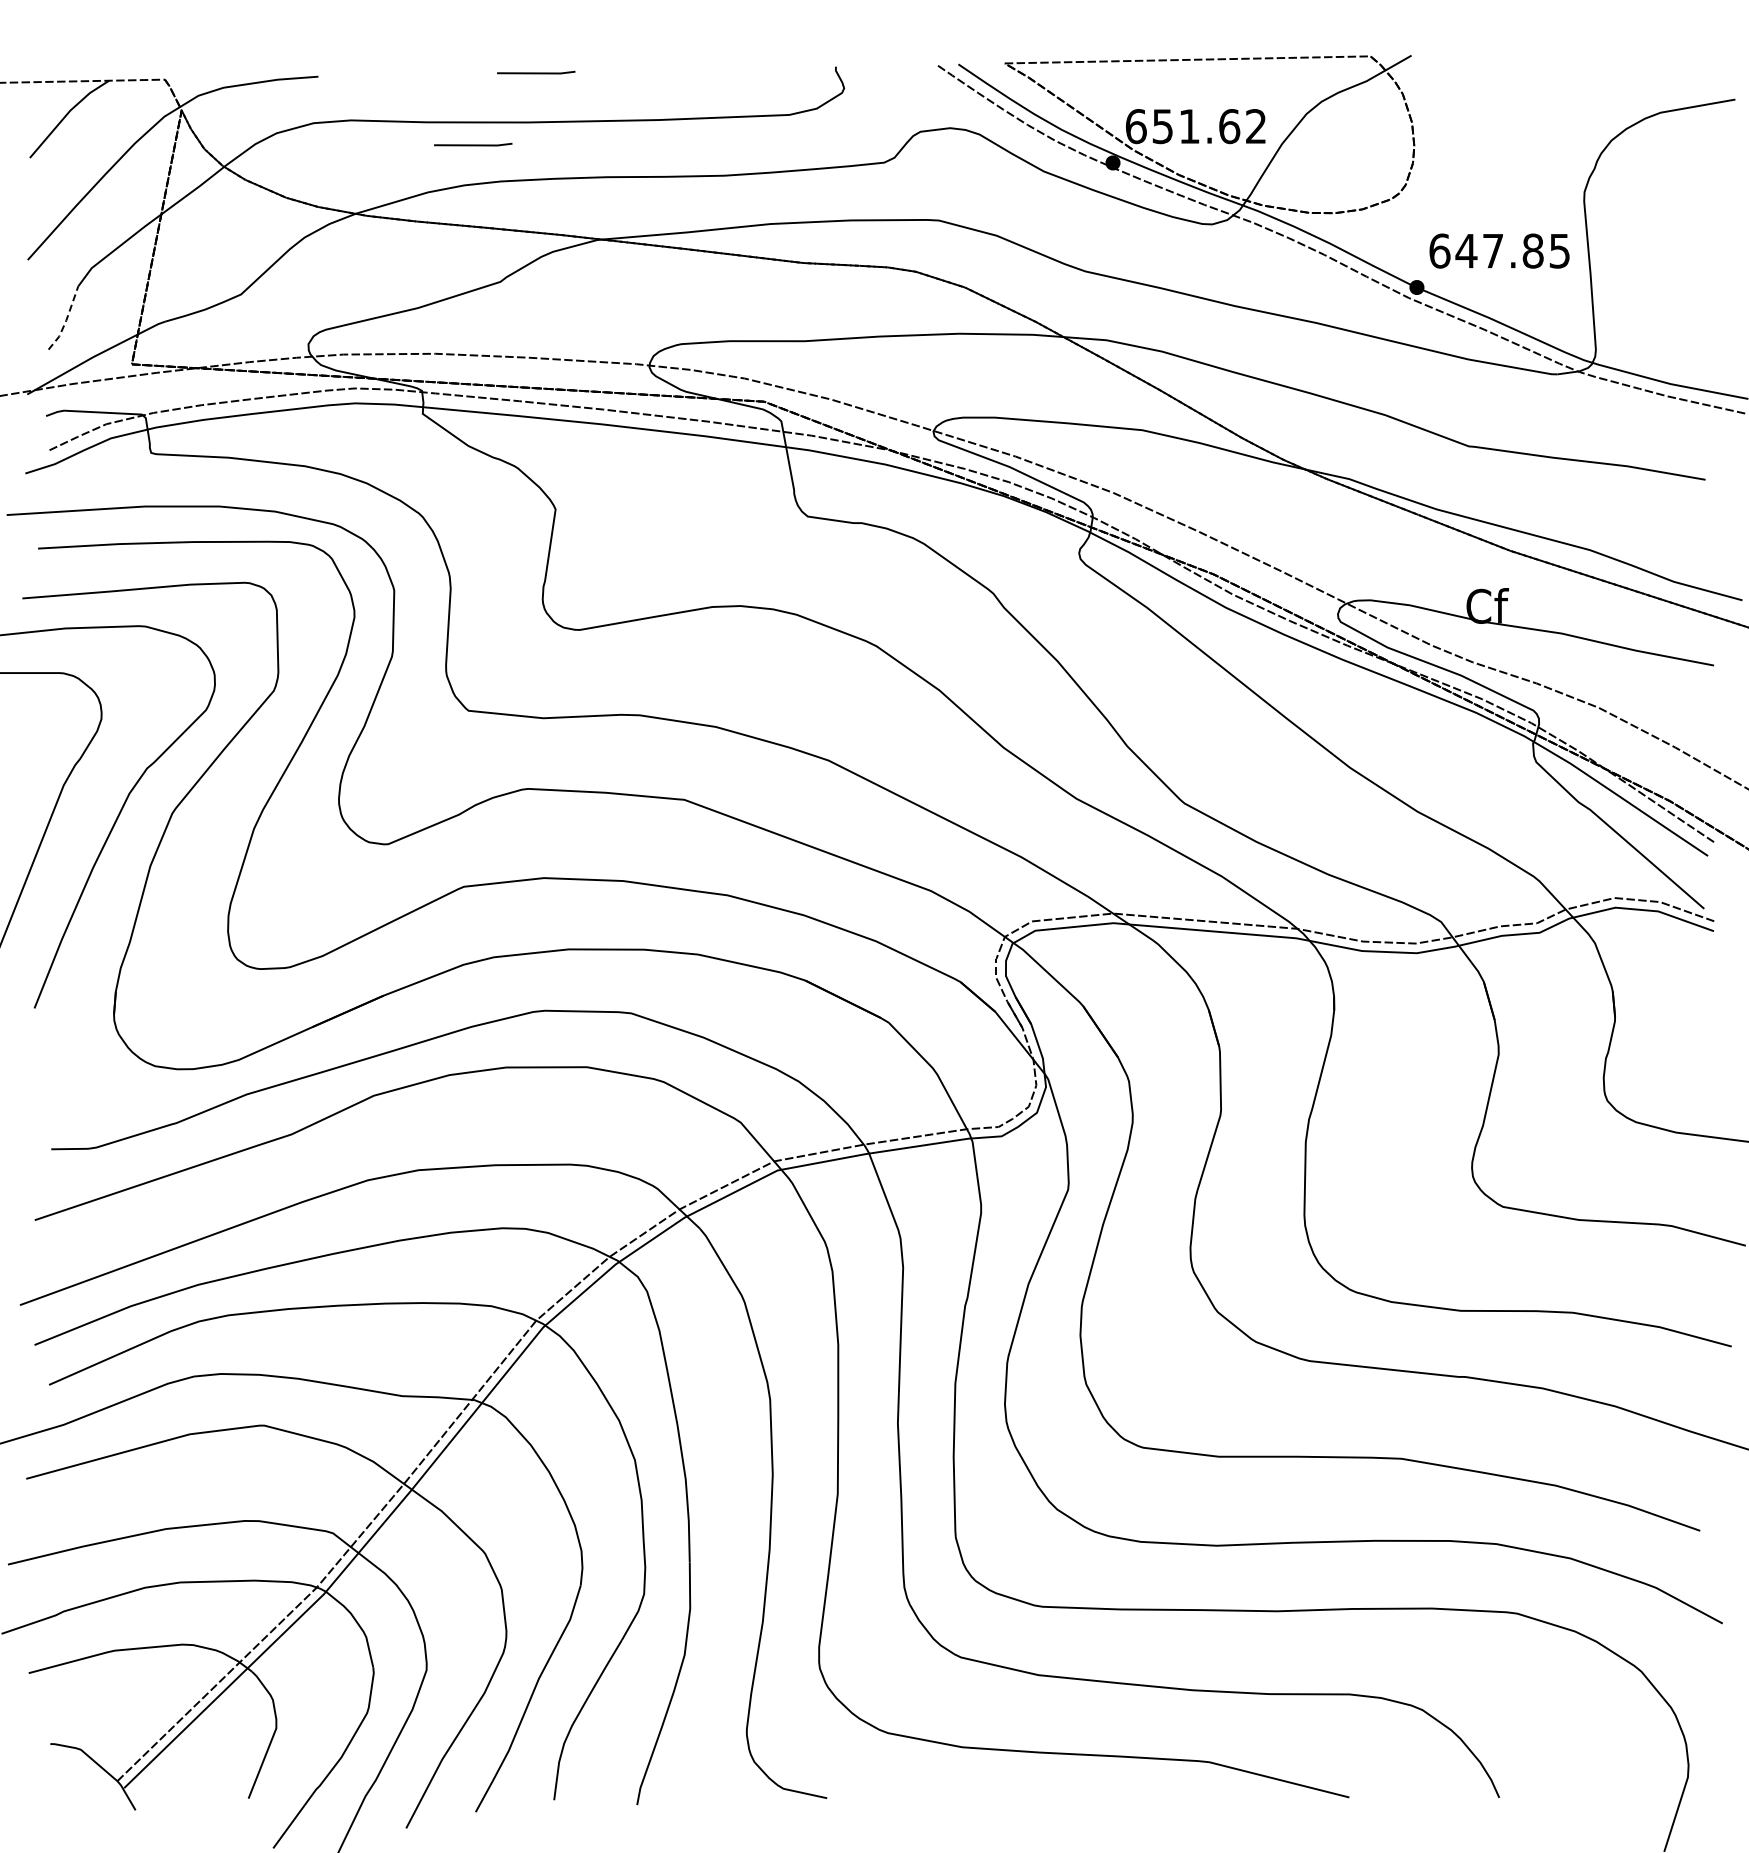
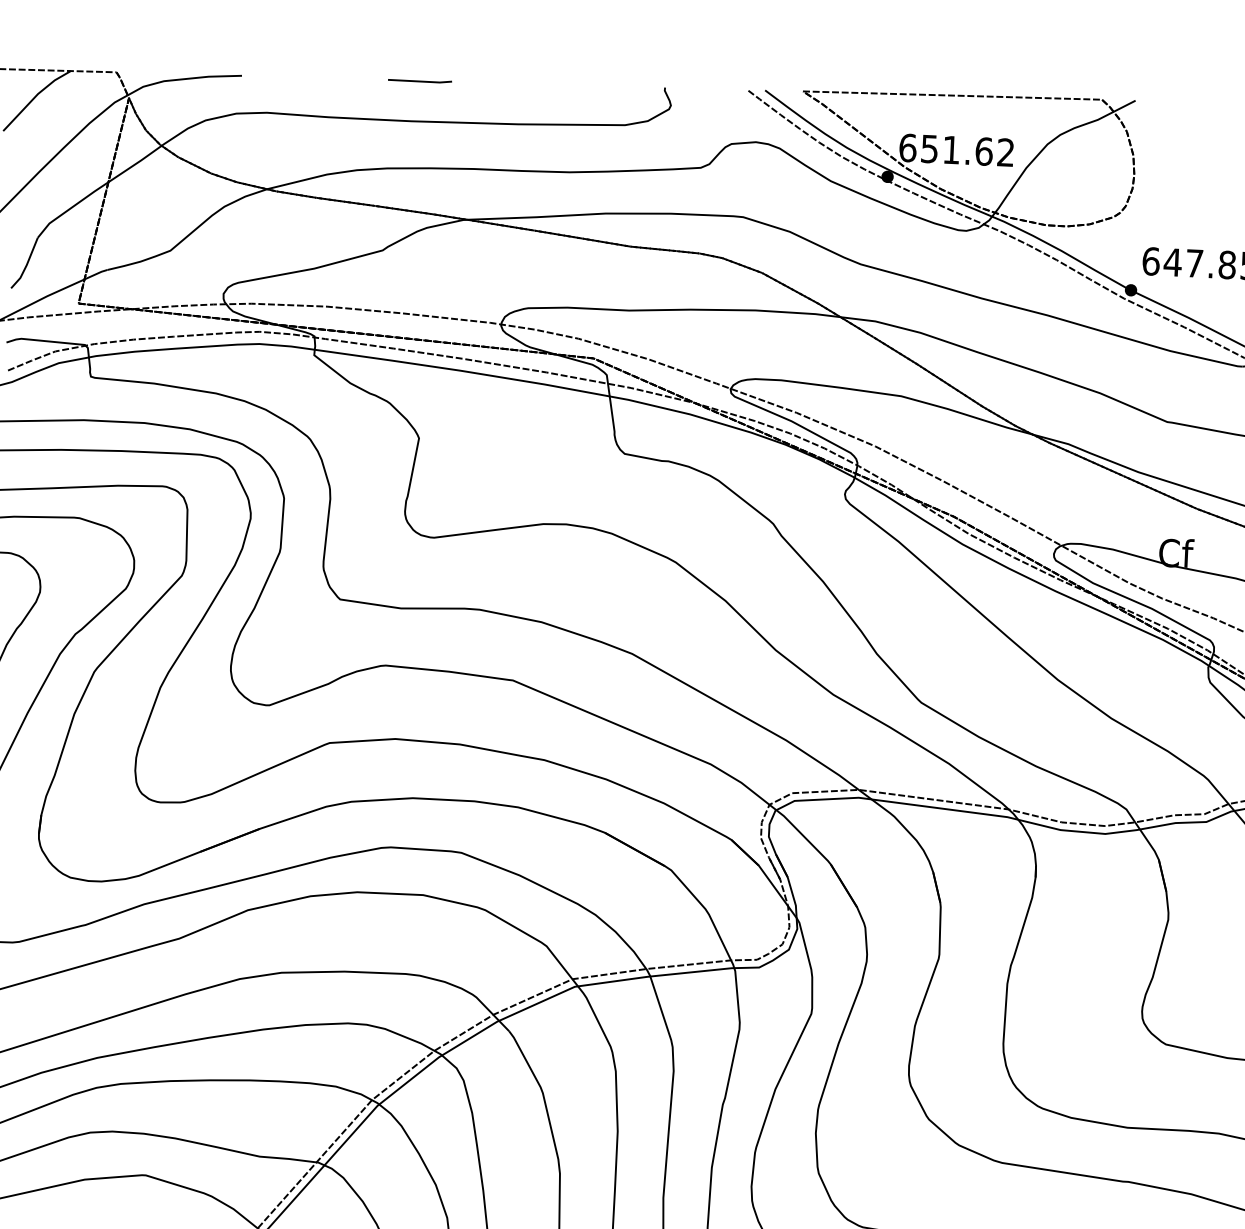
line: (473, 144) -> (366, 137), removed
line: (66, 320) -> (26, 265), dashed -> solid

